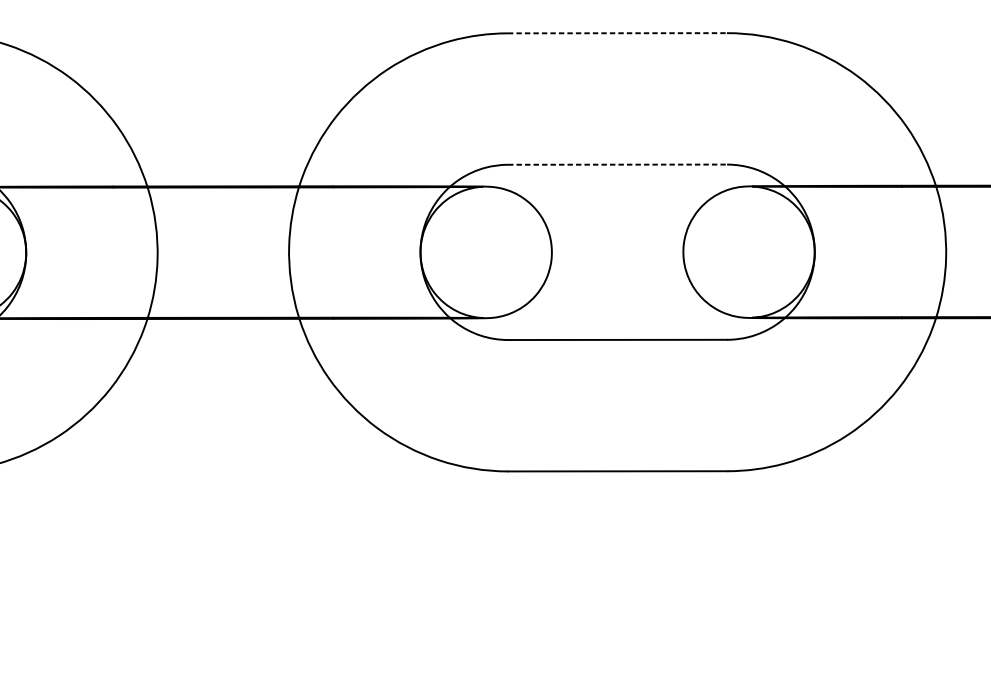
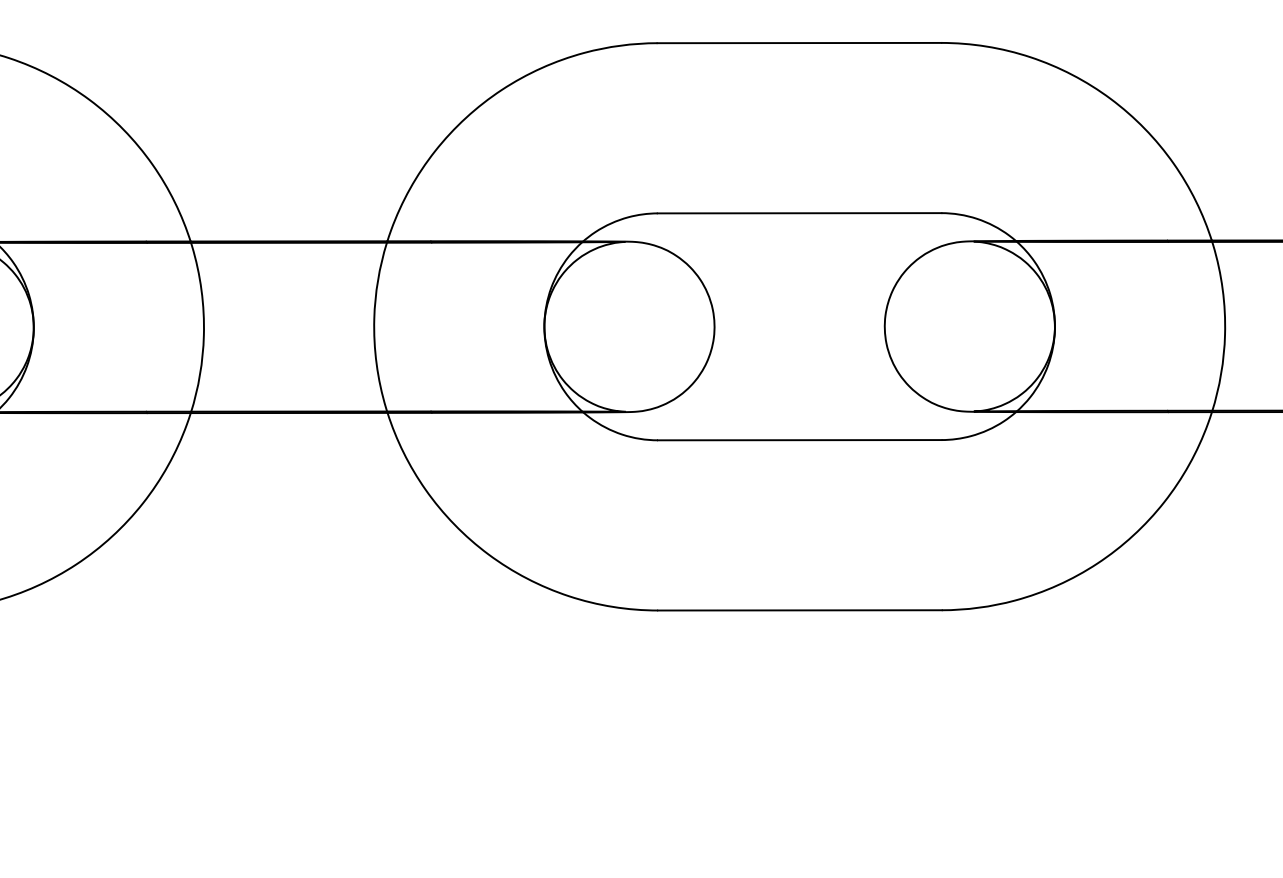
line: (617, 33) -> (799, 43), dashed -> solid
line: (617, 164) -> (799, 213), dashed -> solid

